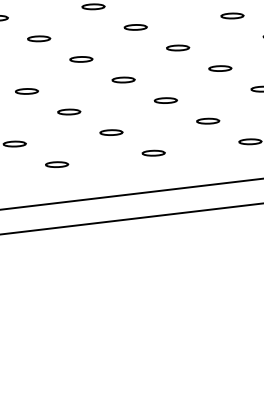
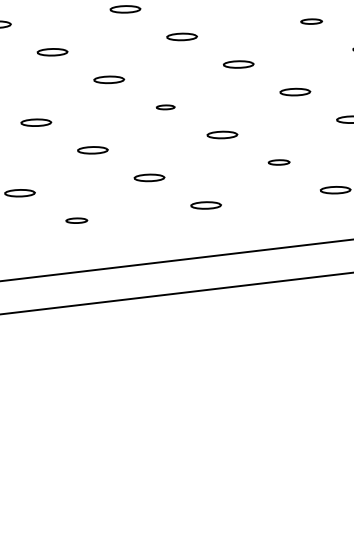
part: (232, 15) -> (311, 20), size x0.7
part: (123, 79) -> (165, 106), size x0.6
part: (208, 120) -> (279, 161), size x0.7
part: (57, 164) -> (77, 220), size x0.7

